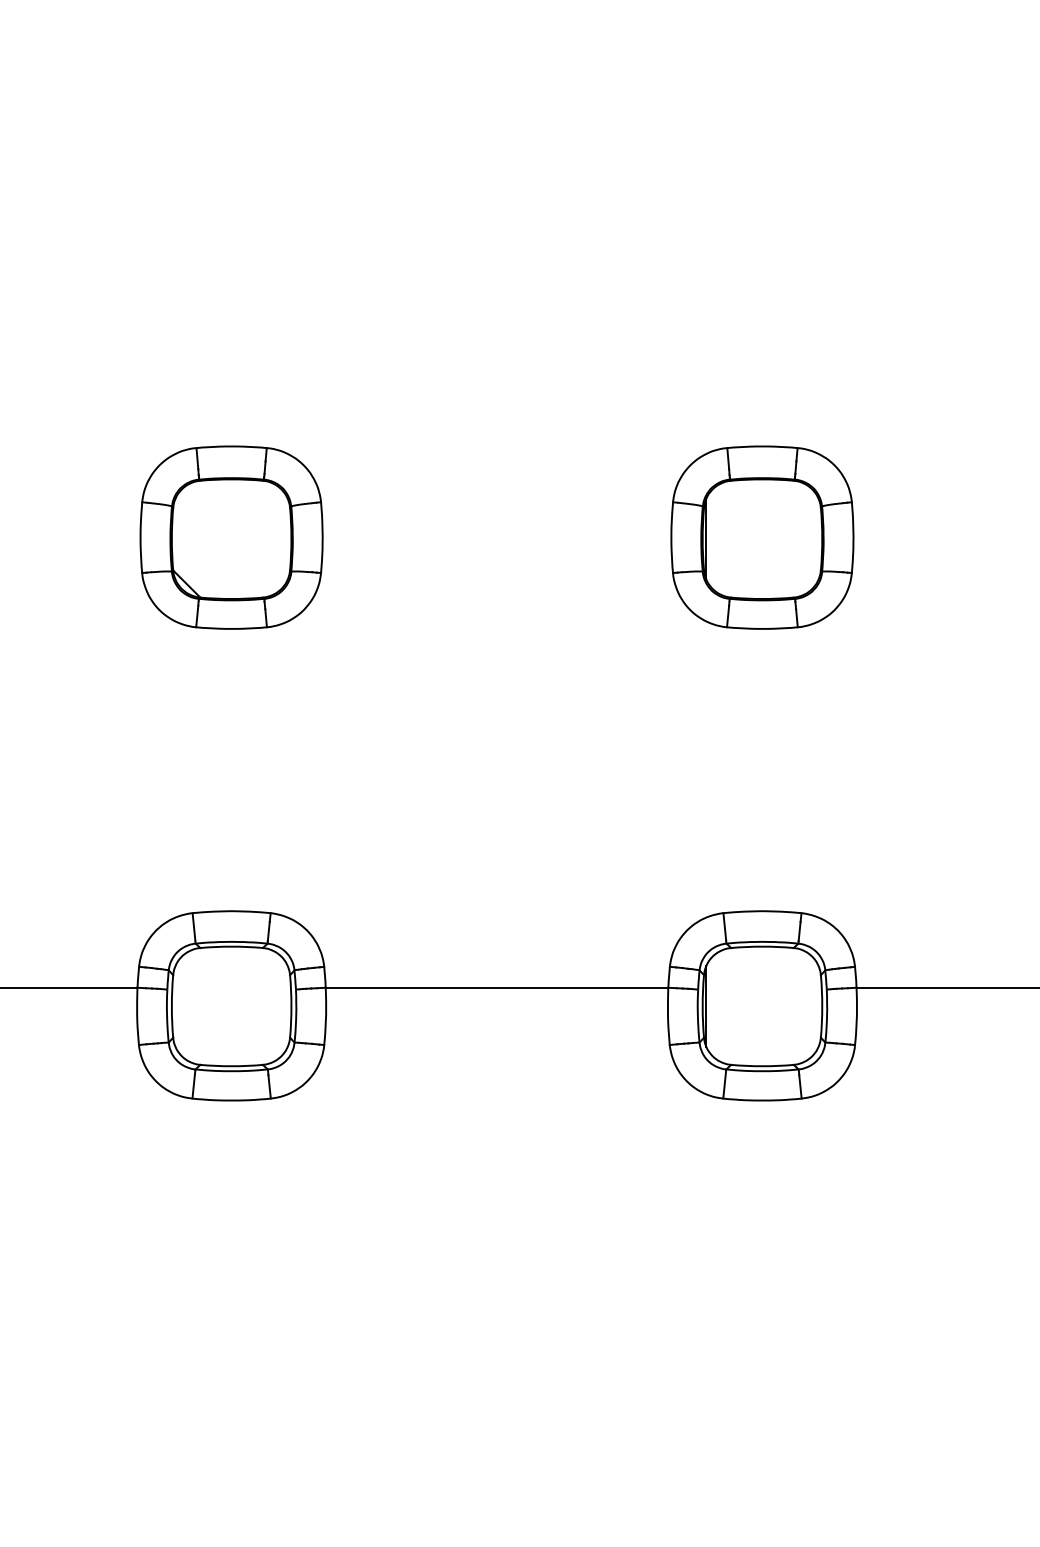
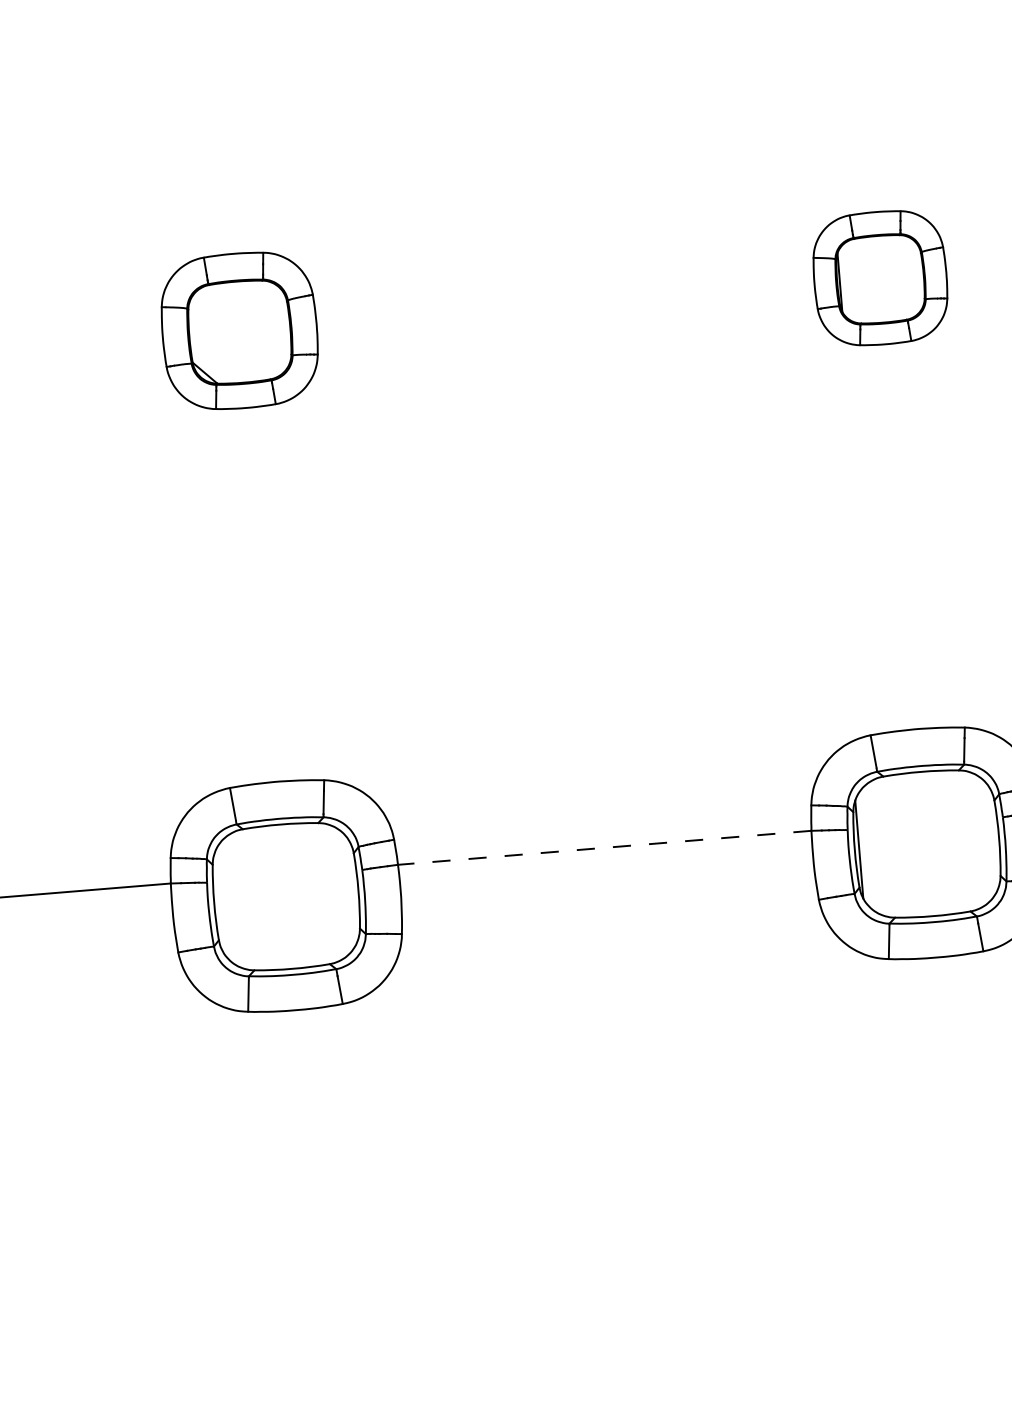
part: (231, 537) -> (239, 330), size x0.7
part: (762, 537) -> (880, 278), size x0.6
line: (496, 987) -> (604, 847), solid -> dashed

